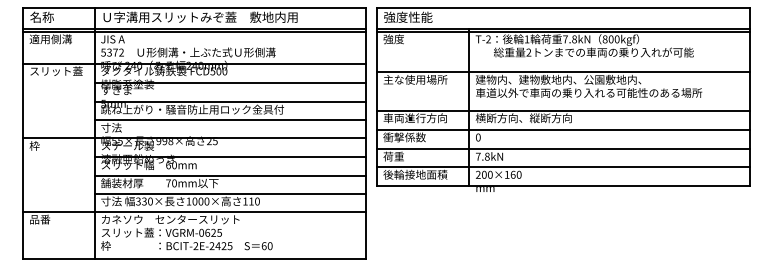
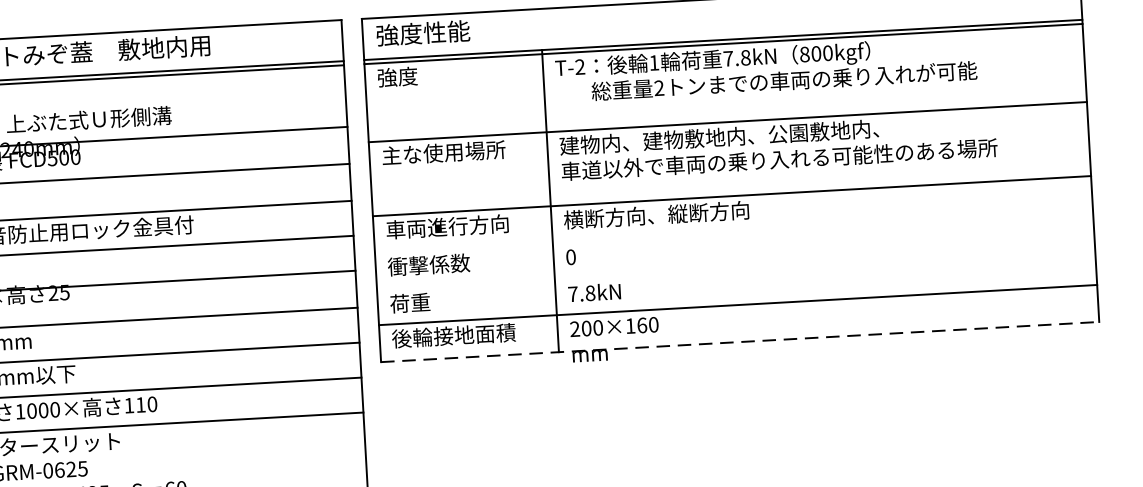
line: (563, 129) -> (734, 232), removed
line: (563, 148) -> (736, 269), removed
line: (563, 186) -> (740, 342), solid -> dashed

